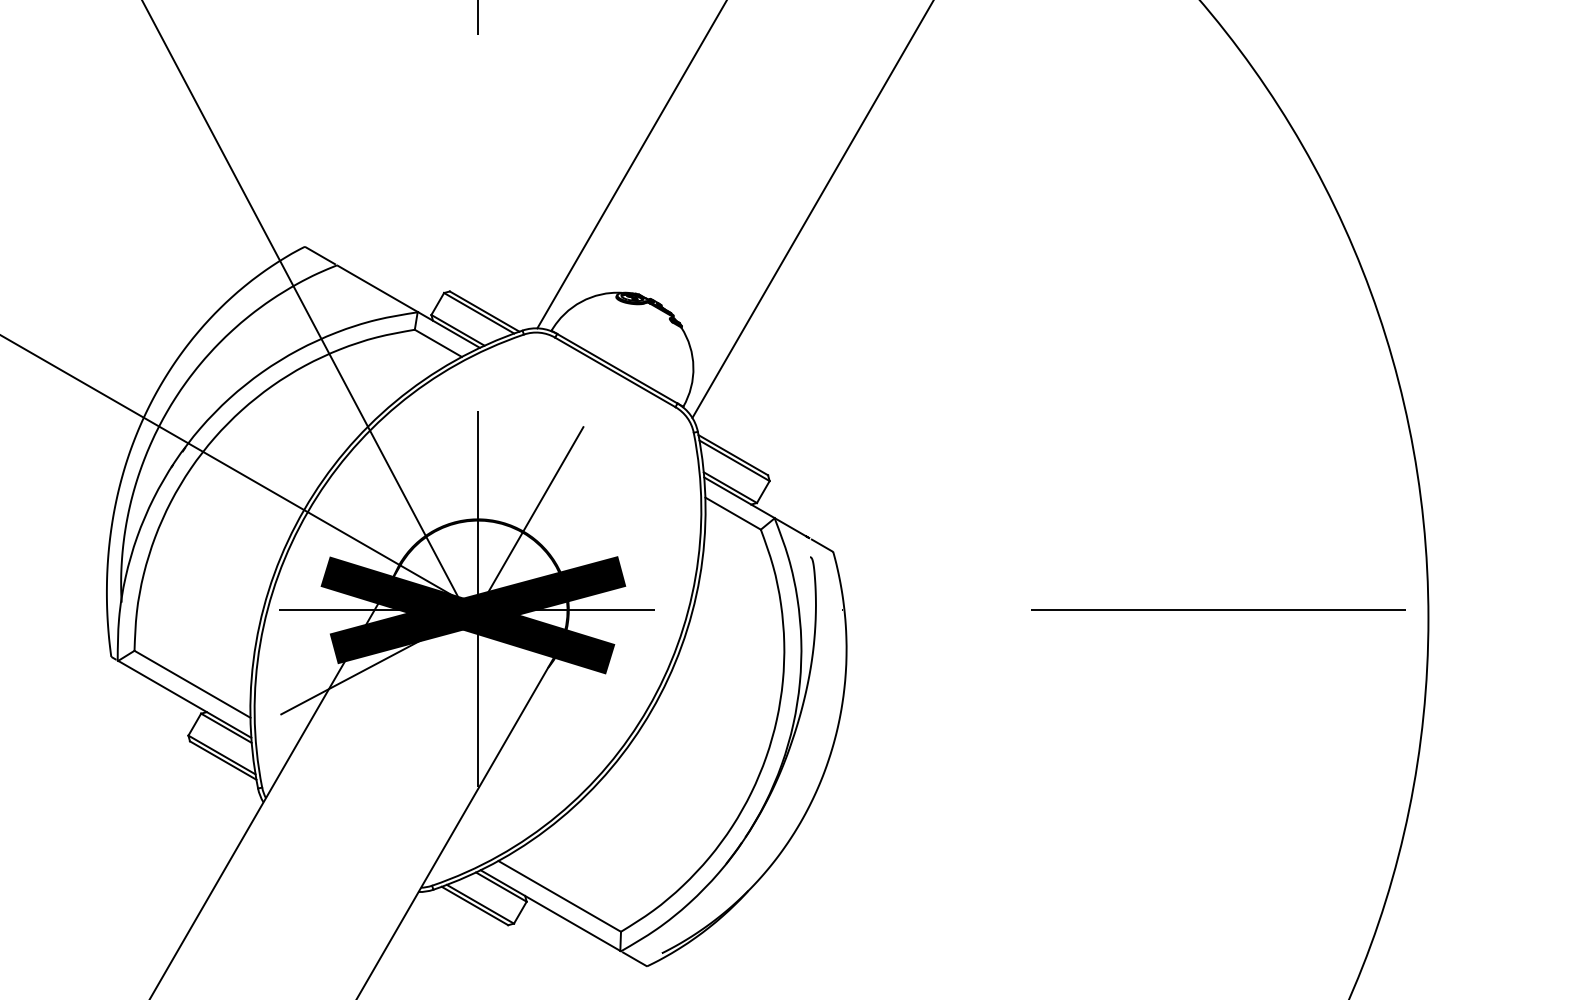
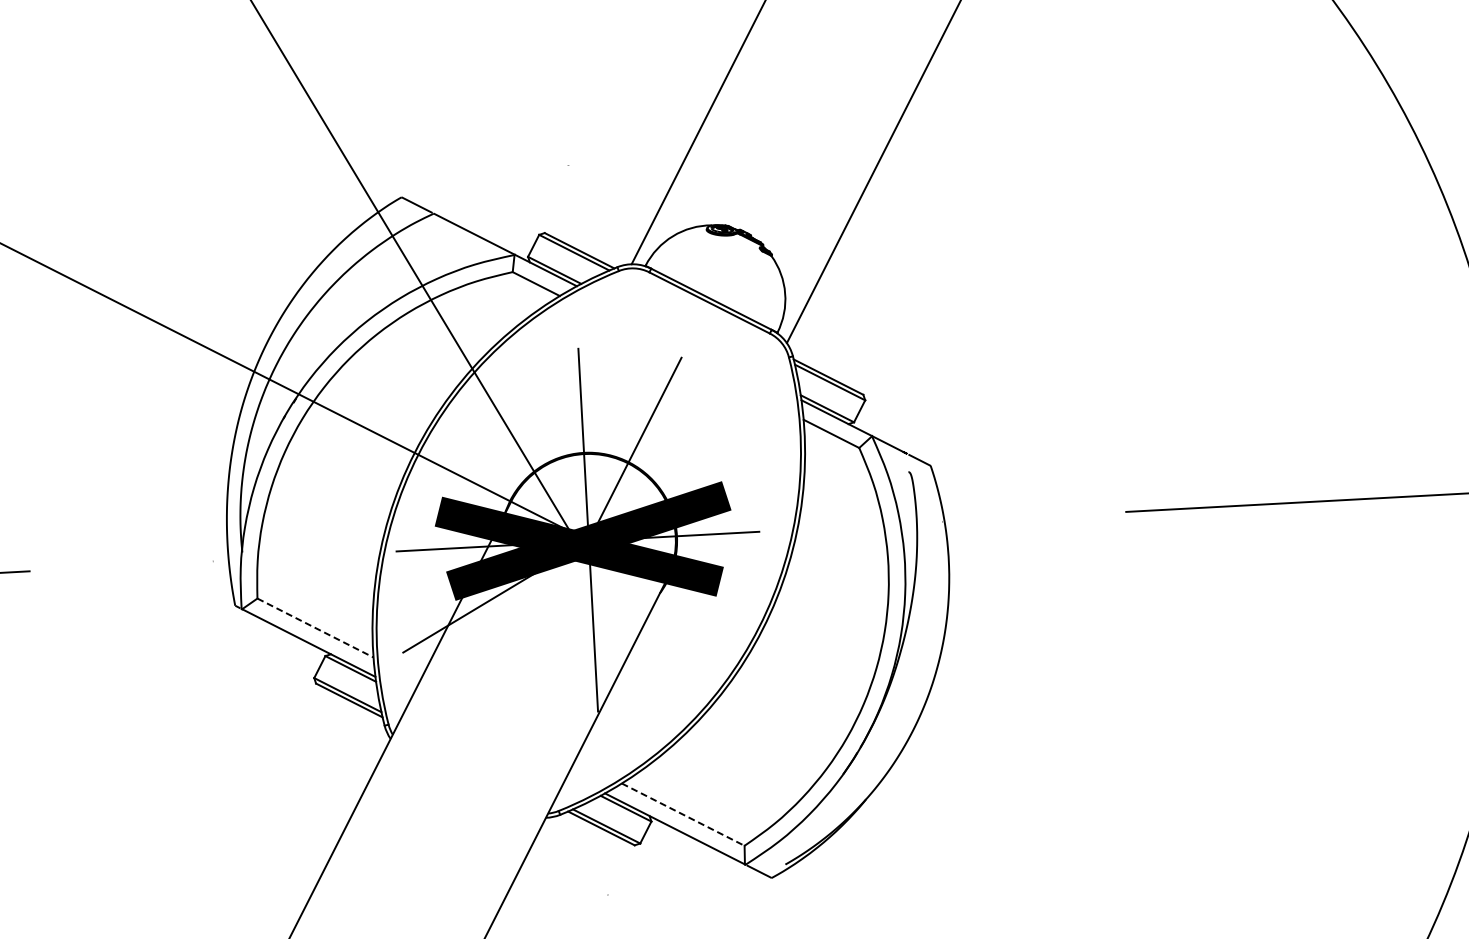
line: (192, 684) -> (315, 628), solid -> dashed
line: (559, 896) -> (683, 814), solid -> dashed

